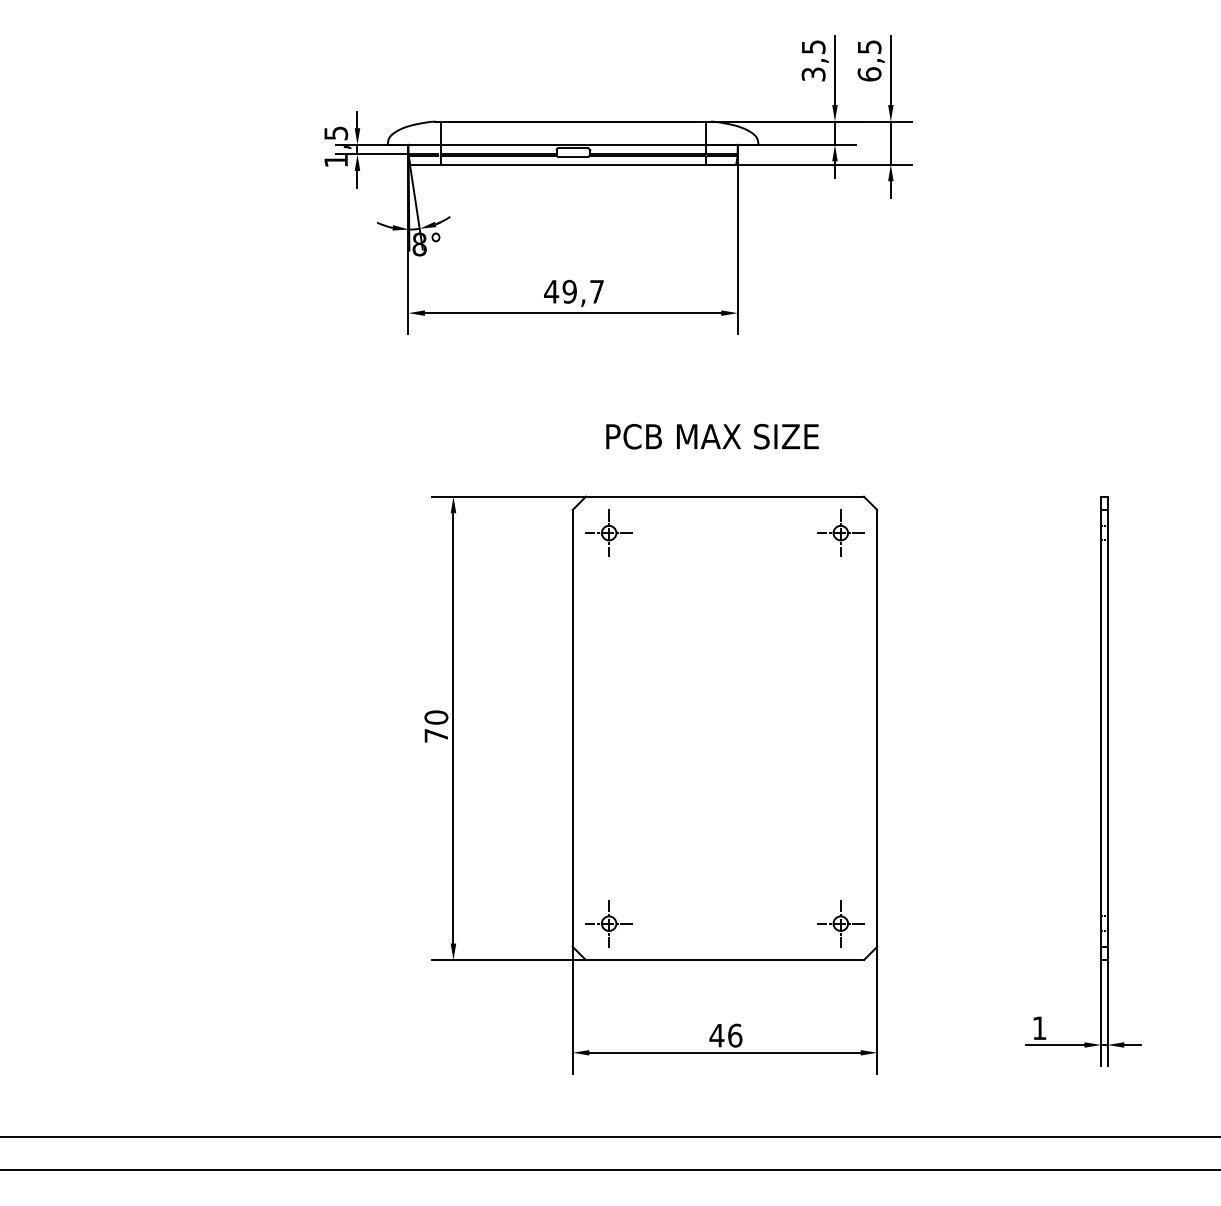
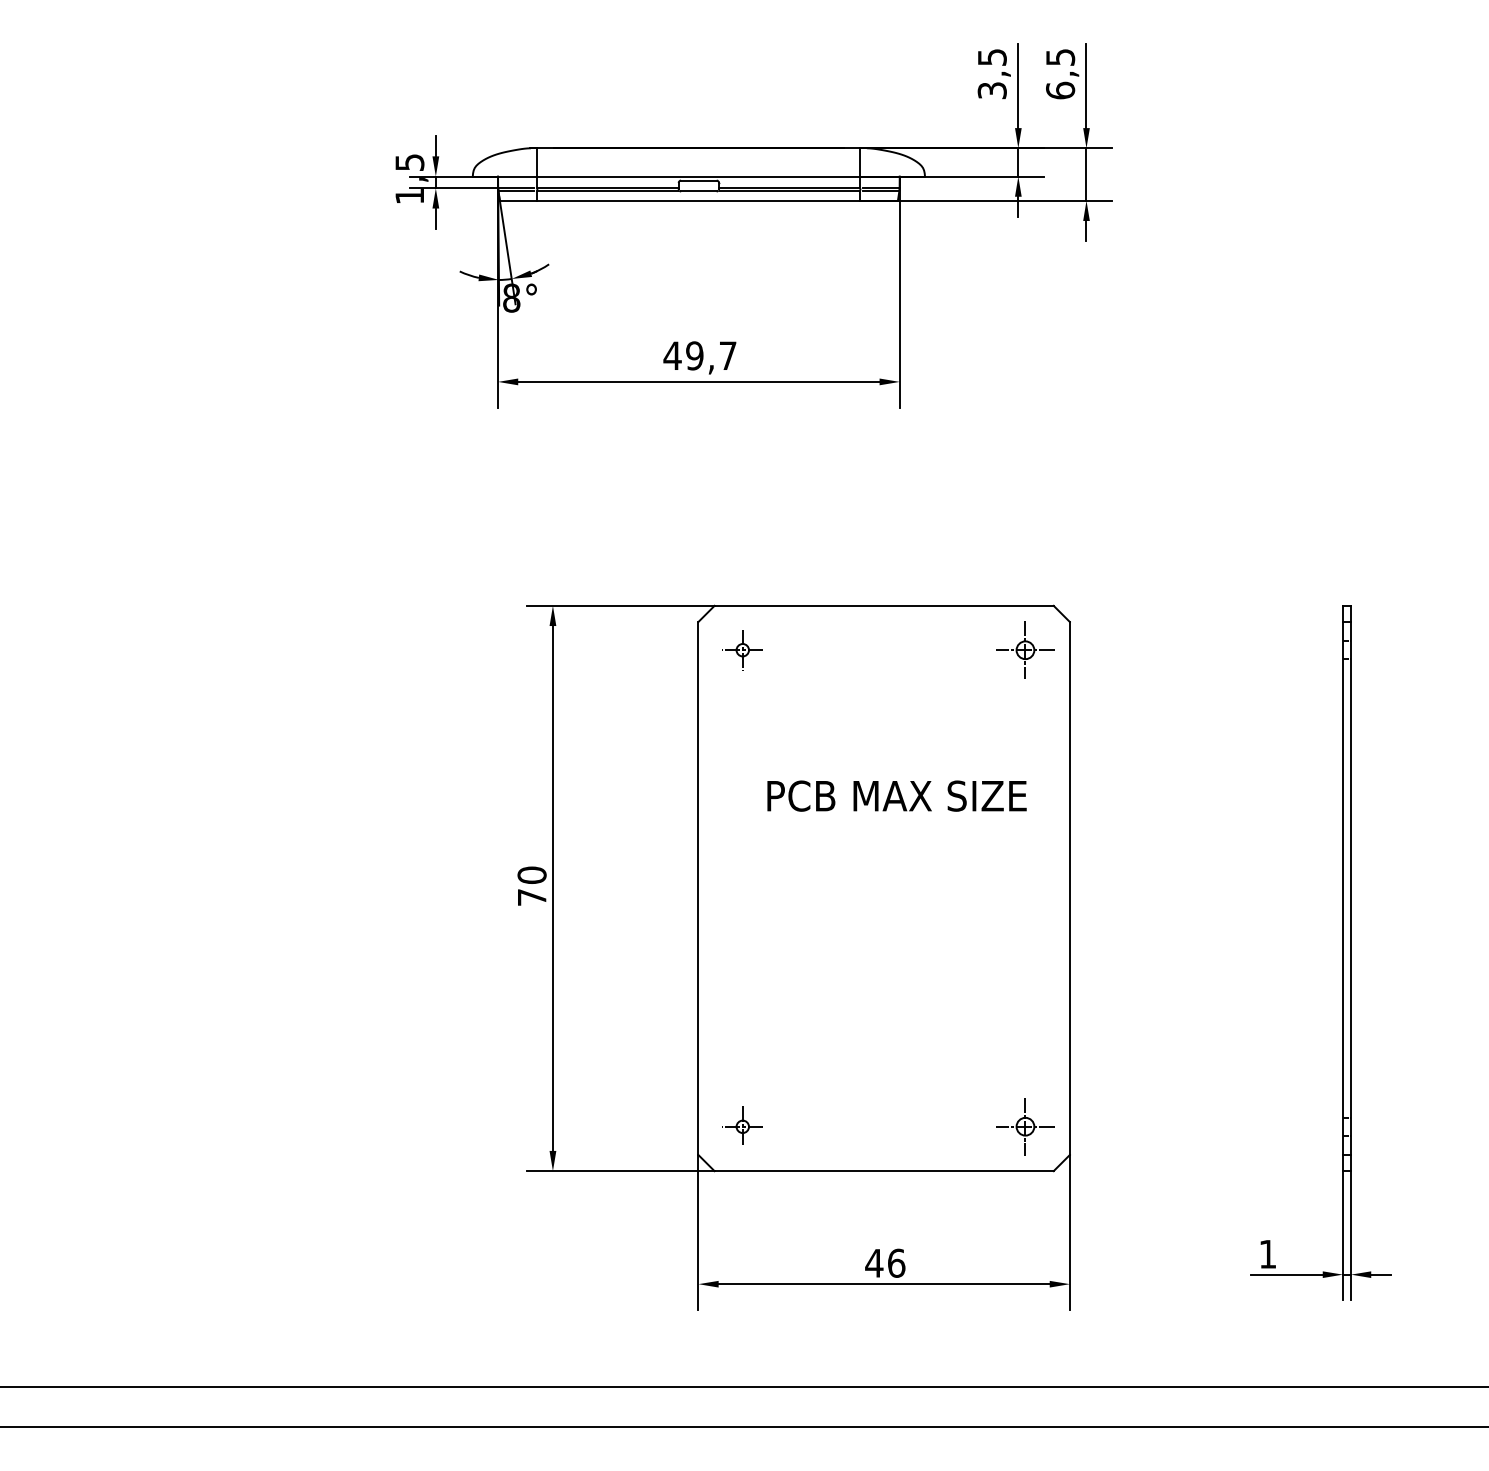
text: (712, 436) -> (896, 795), moved
part: (608, 532) -> (742, 649), size x0.7
part: (608, 923) -> (742, 1126), size x0.7

